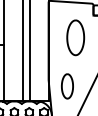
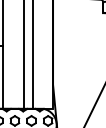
part: (75, 37) -> (82, 37), removed
part: (67, 86) -> (74, 92), removed

